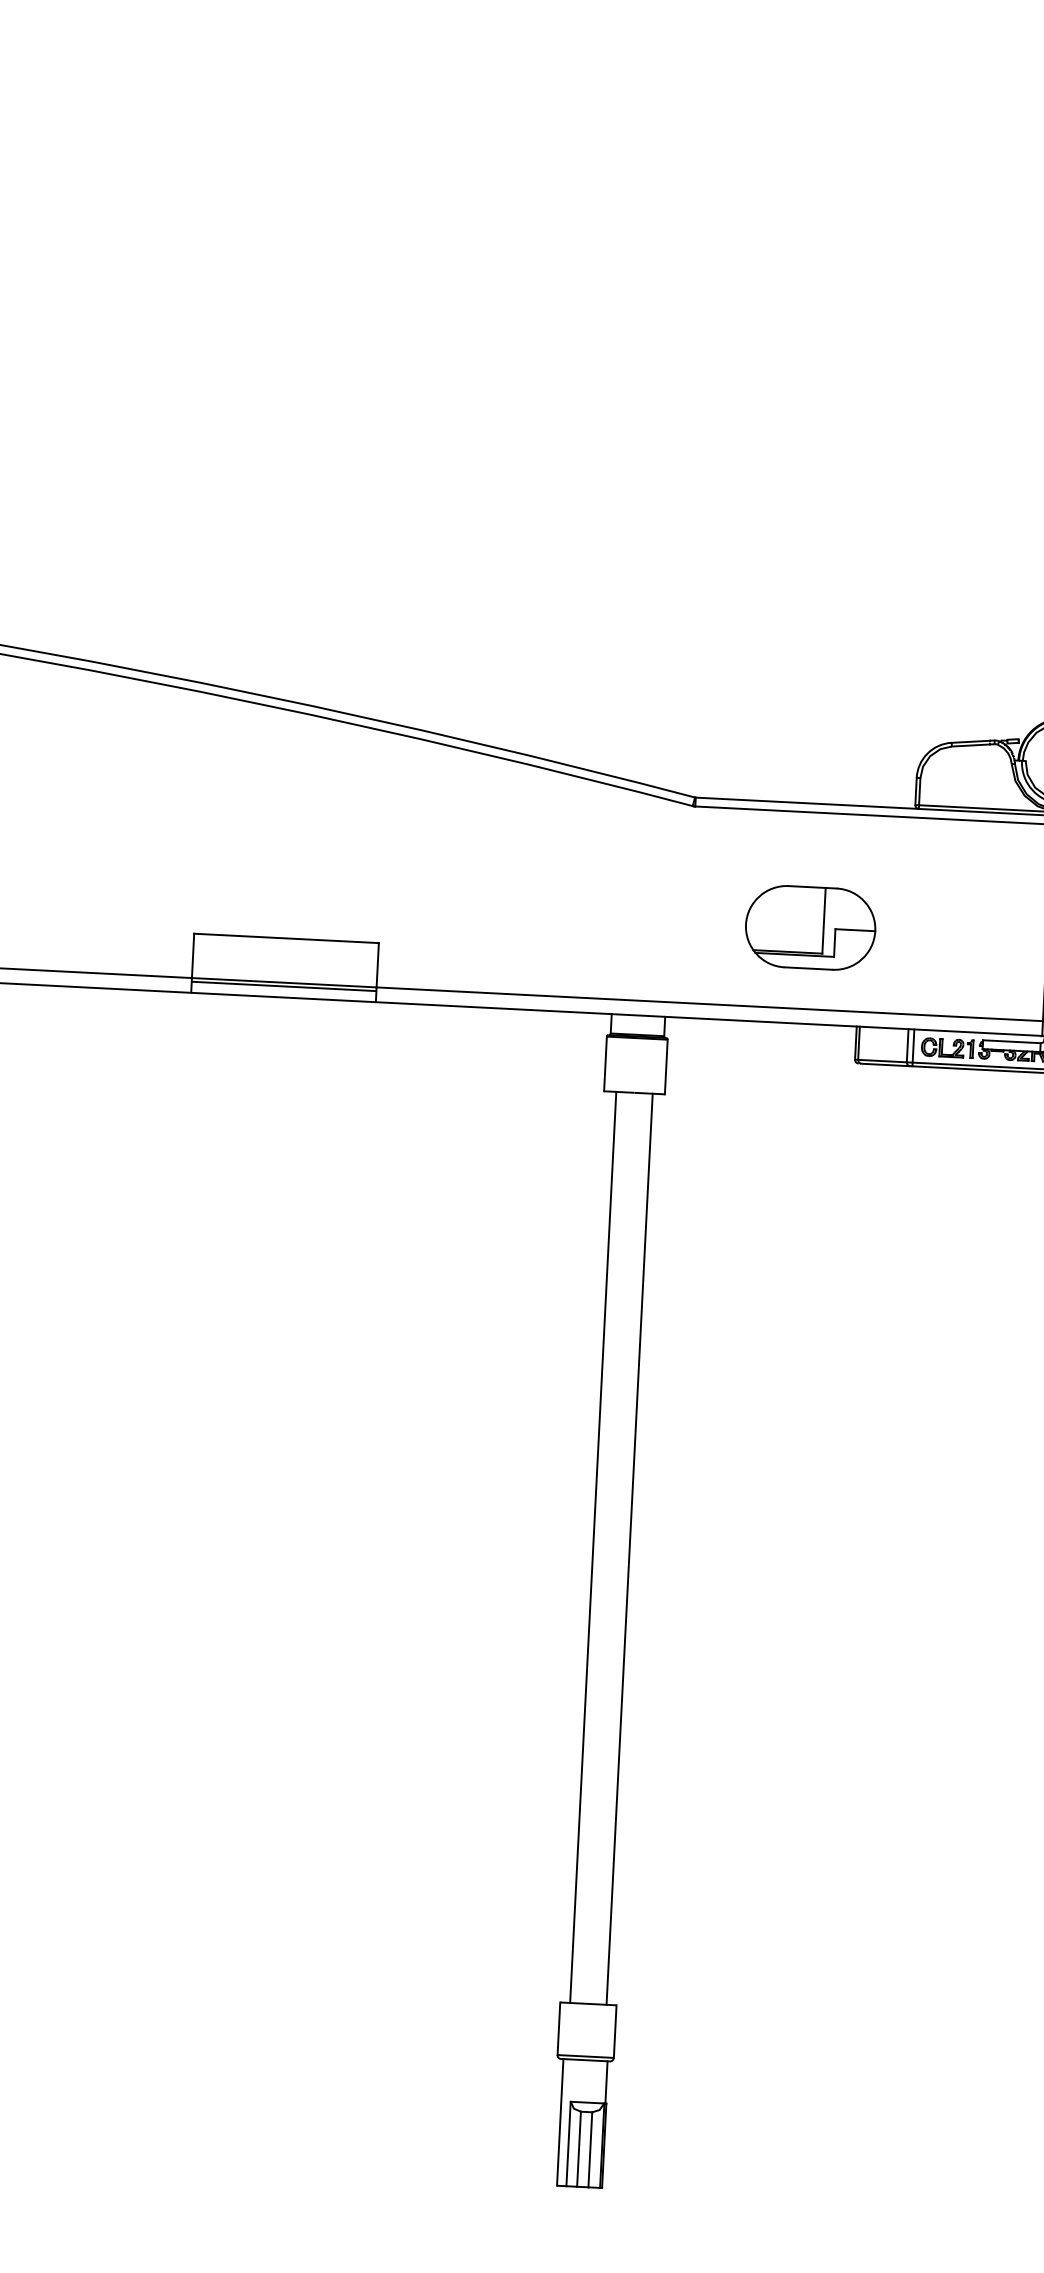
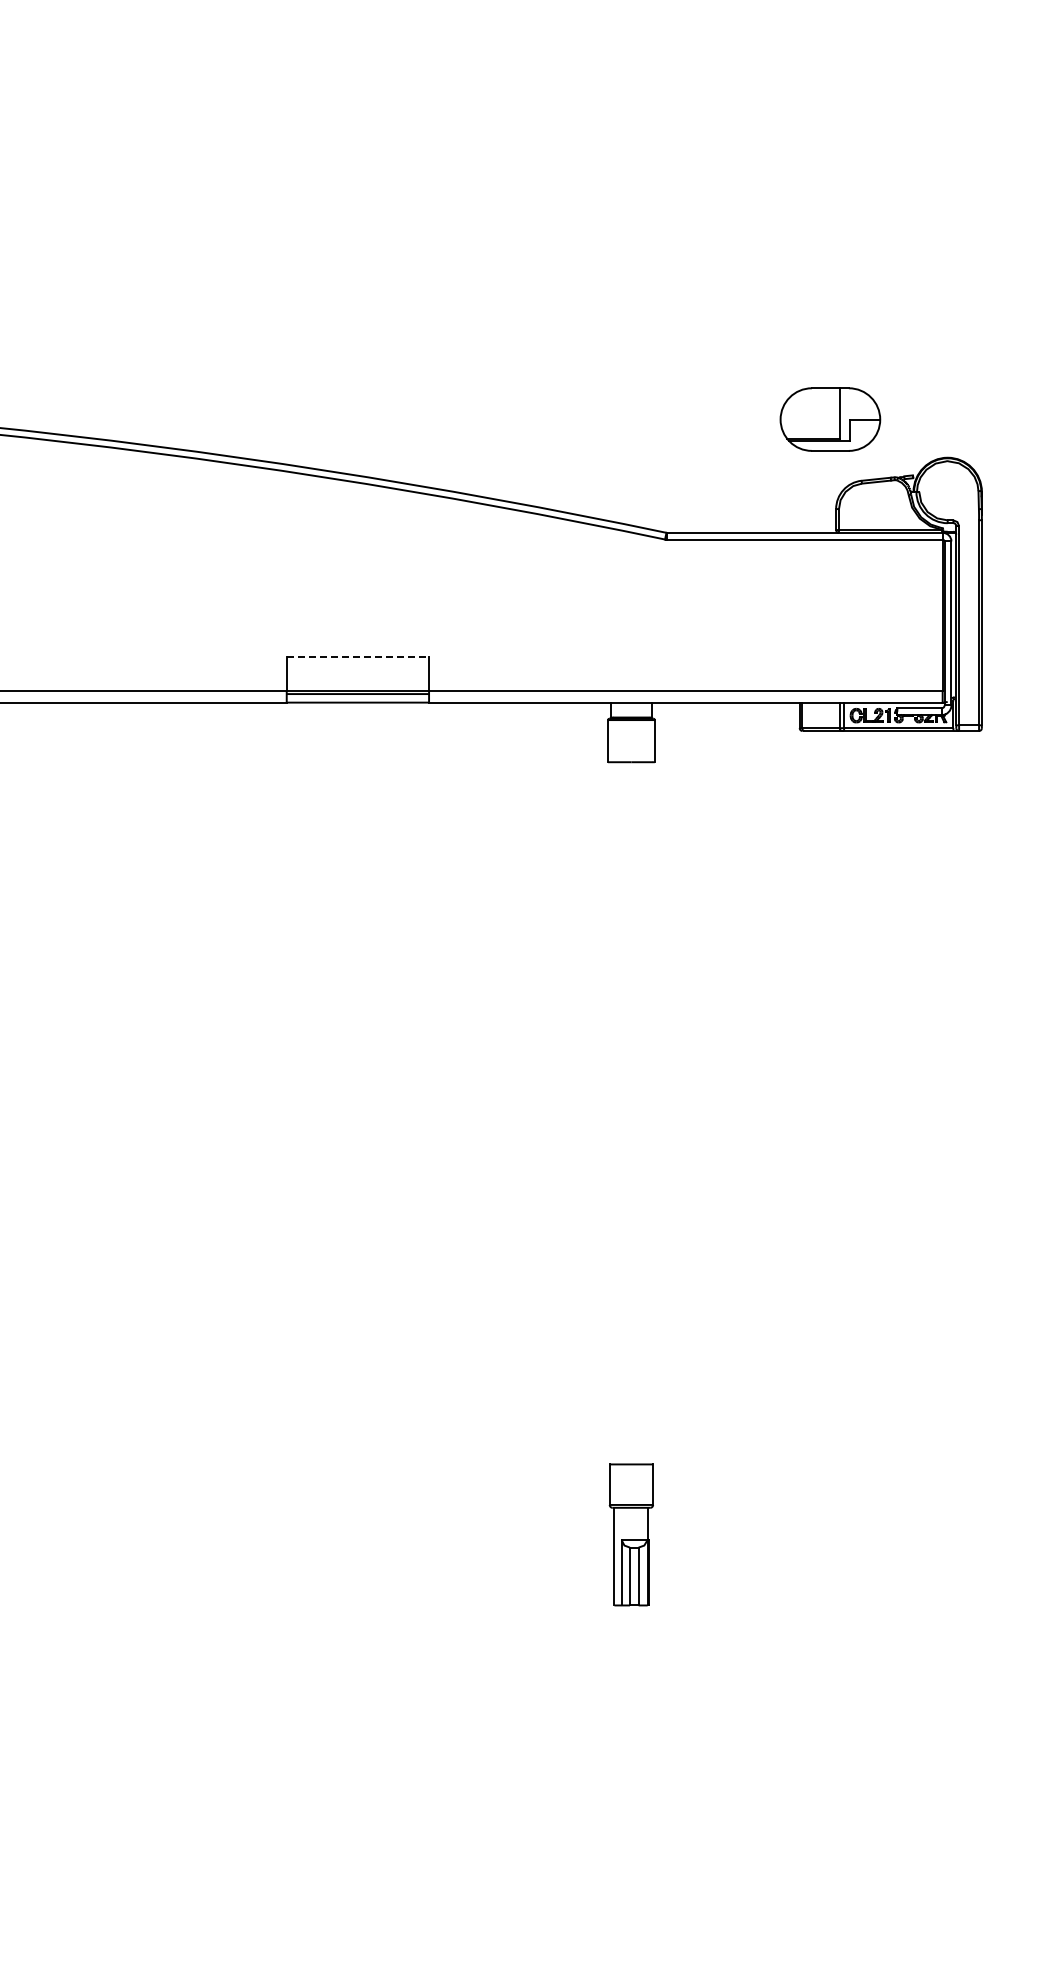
part: (810, 927) -> (830, 419), moved
line: (287, 939) -> (358, 657), solid -> dashed
line: (593, 1547) -> (617, 1113), removed
line: (629, 1549) -> (645, 1113), removed

